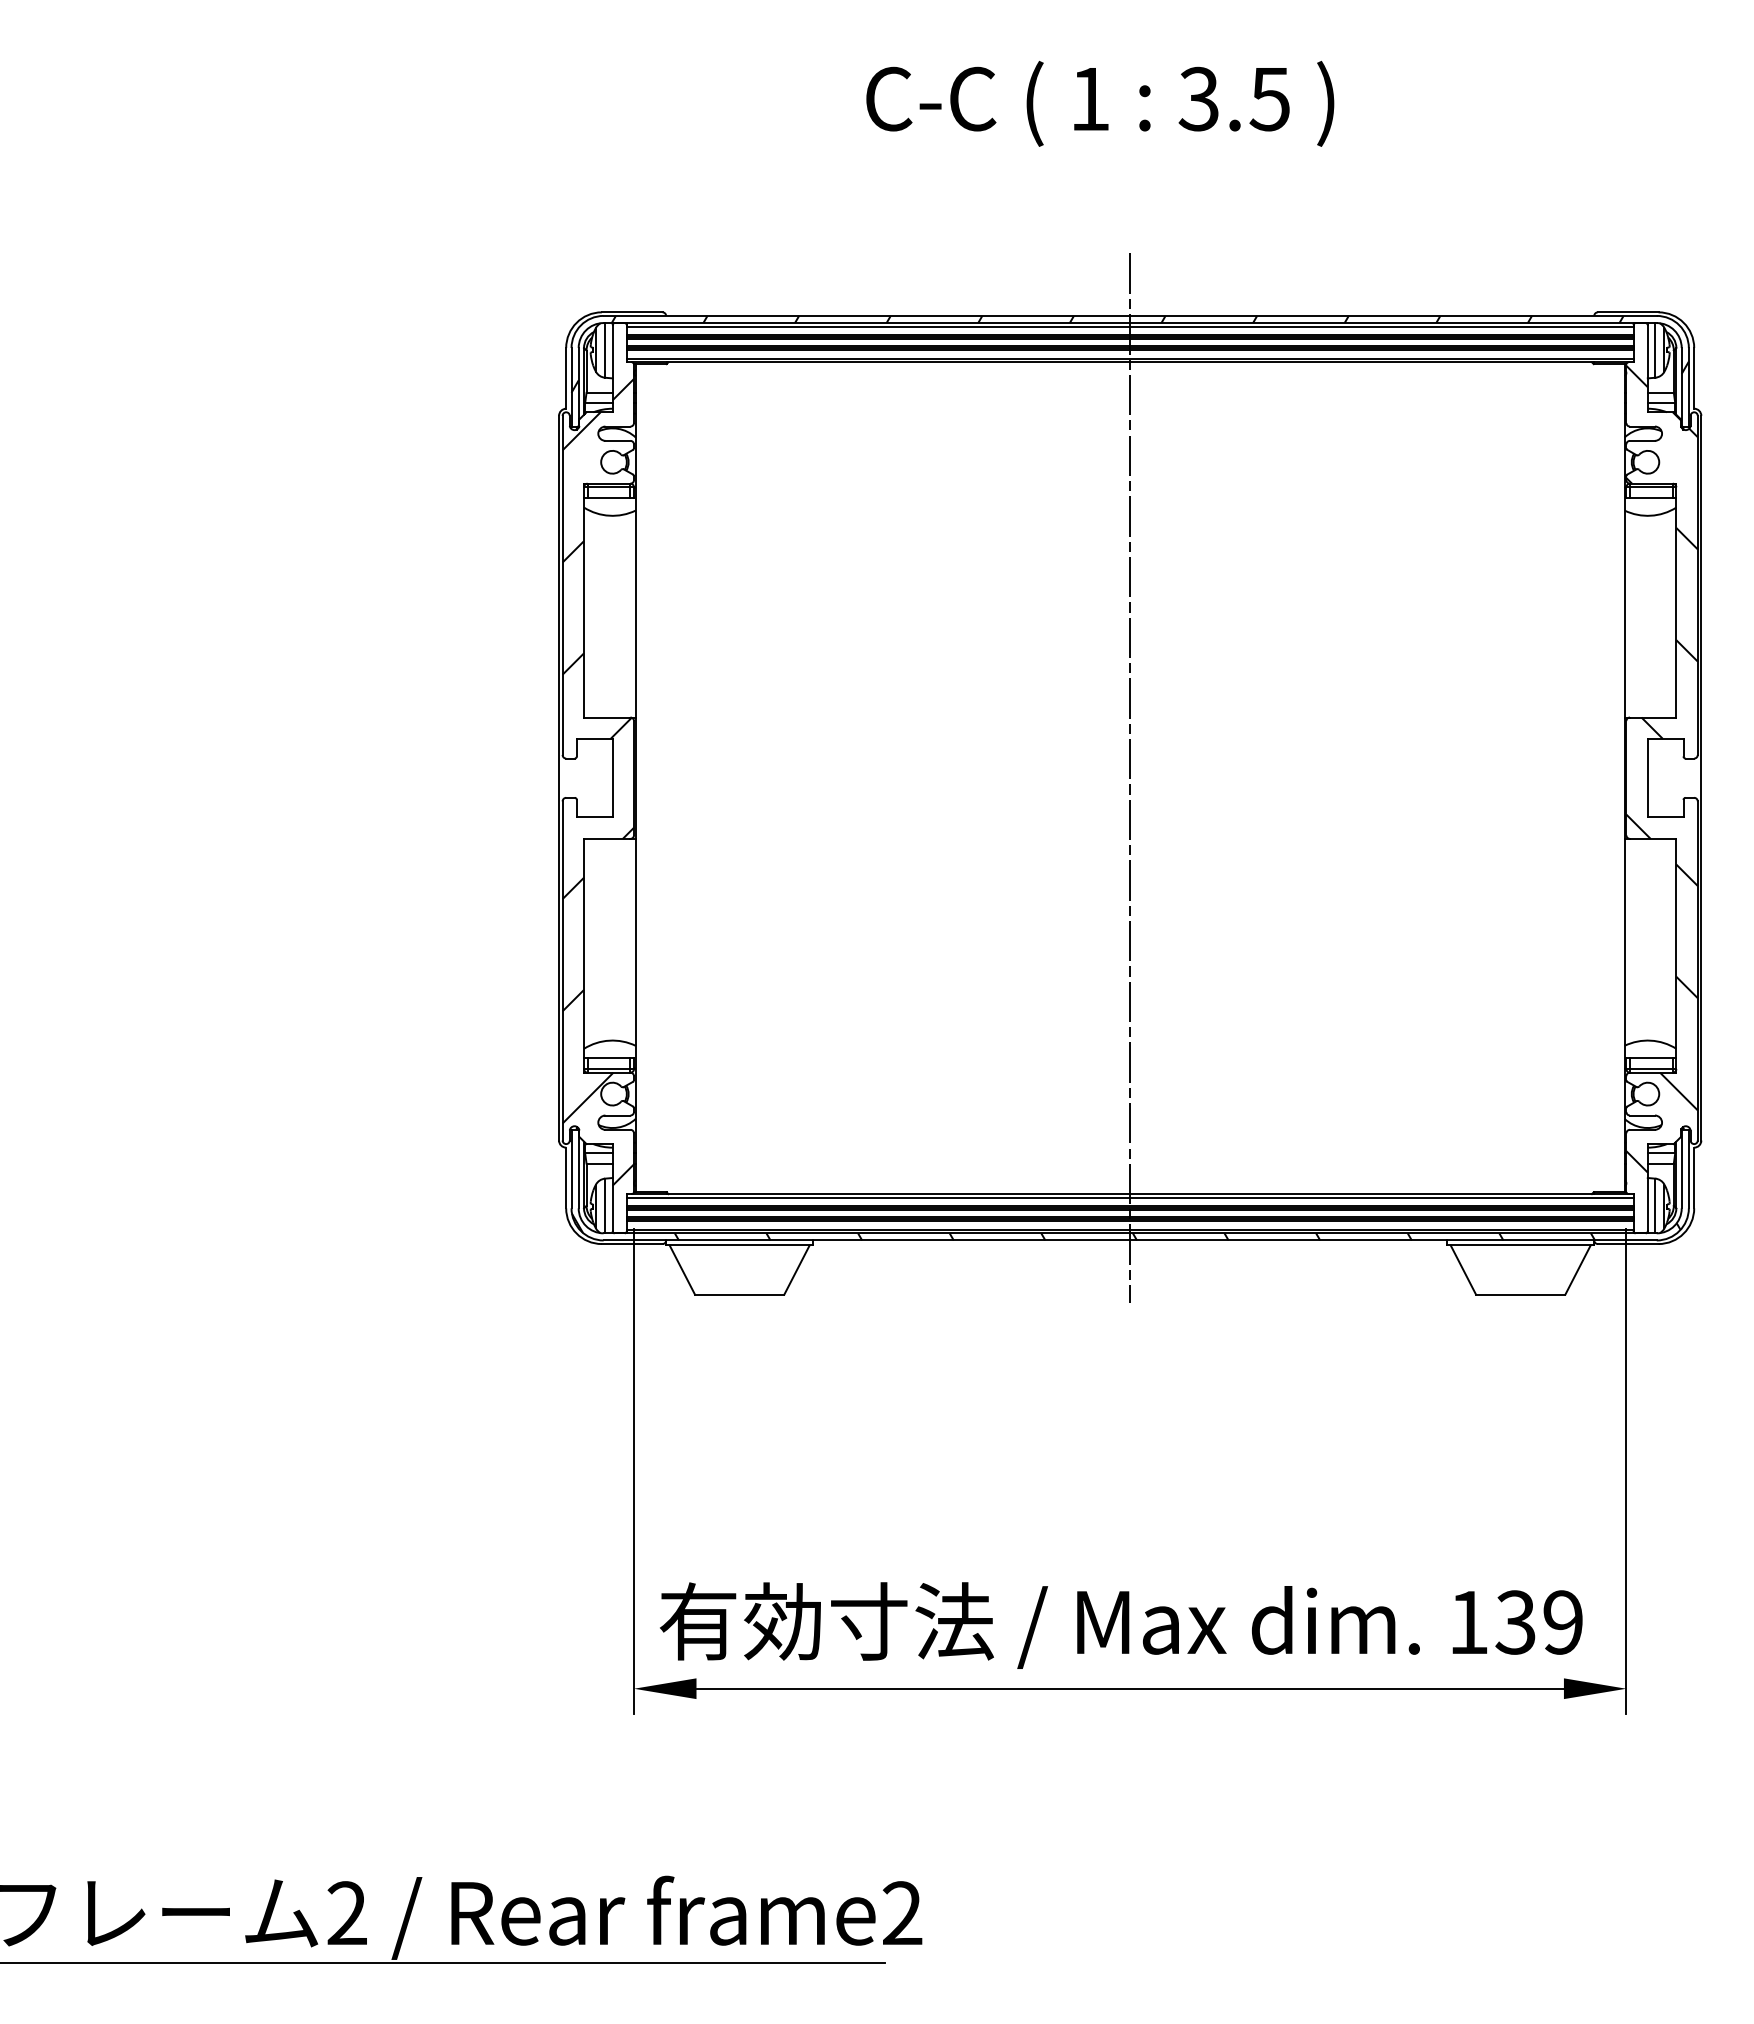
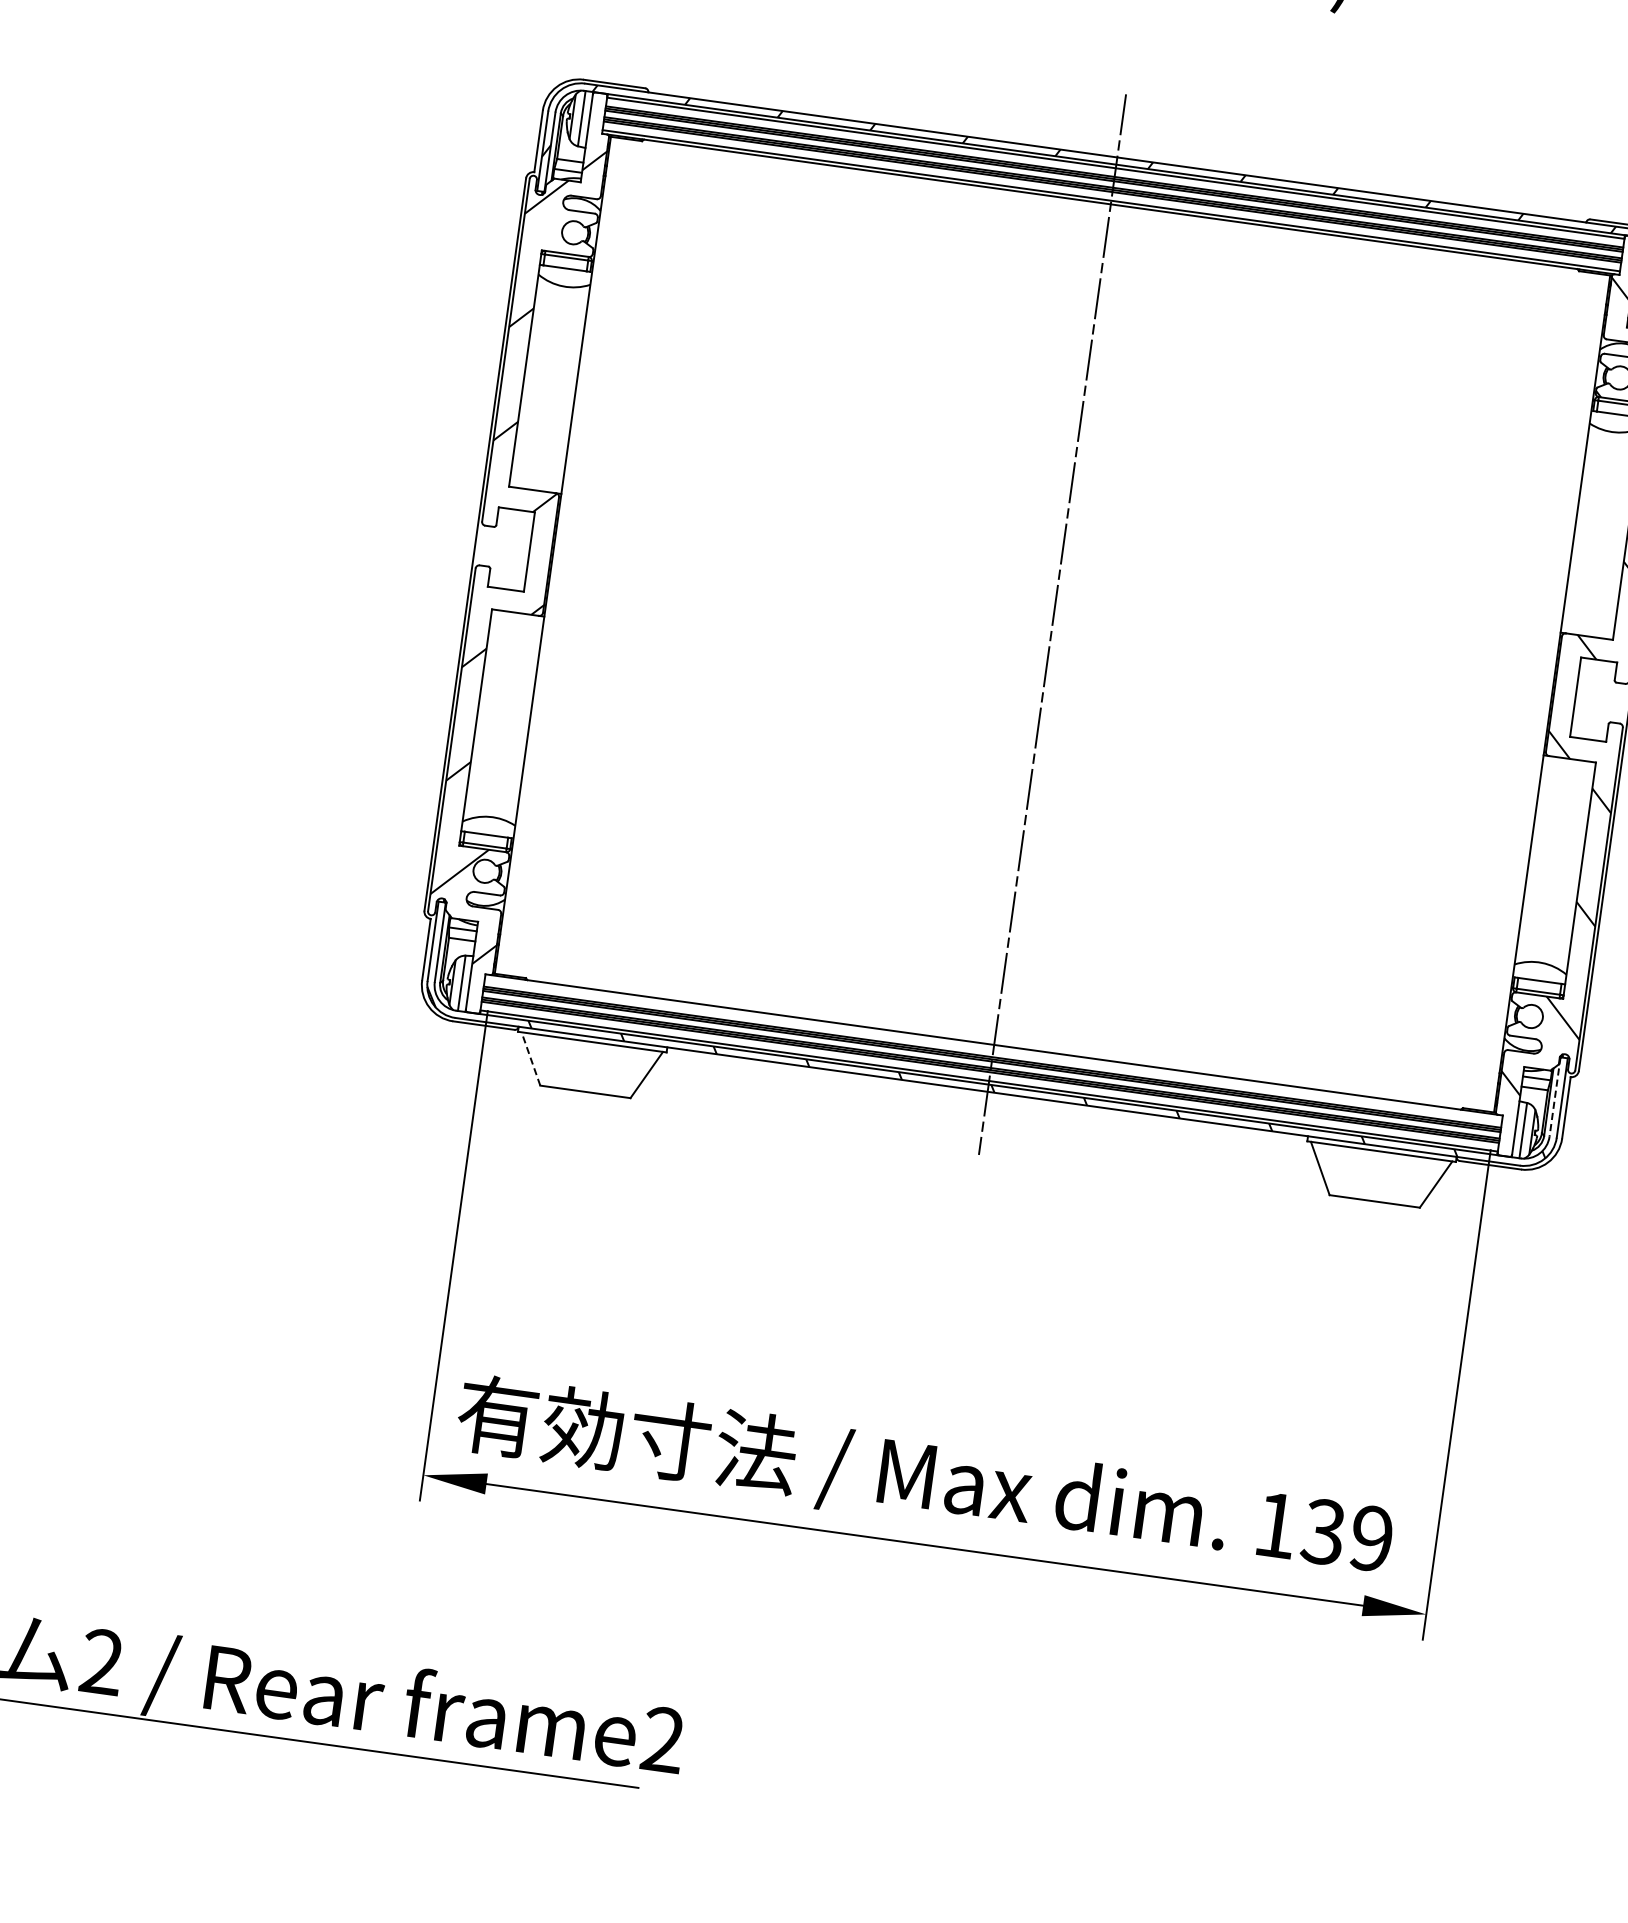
line: (1681, 1169) -> (1554, 1097), solid -> dashed
line: (1129, 1197) -> (993, 1048), removed
line: (682, 1270) -> (531, 1059), solid -> dashed

